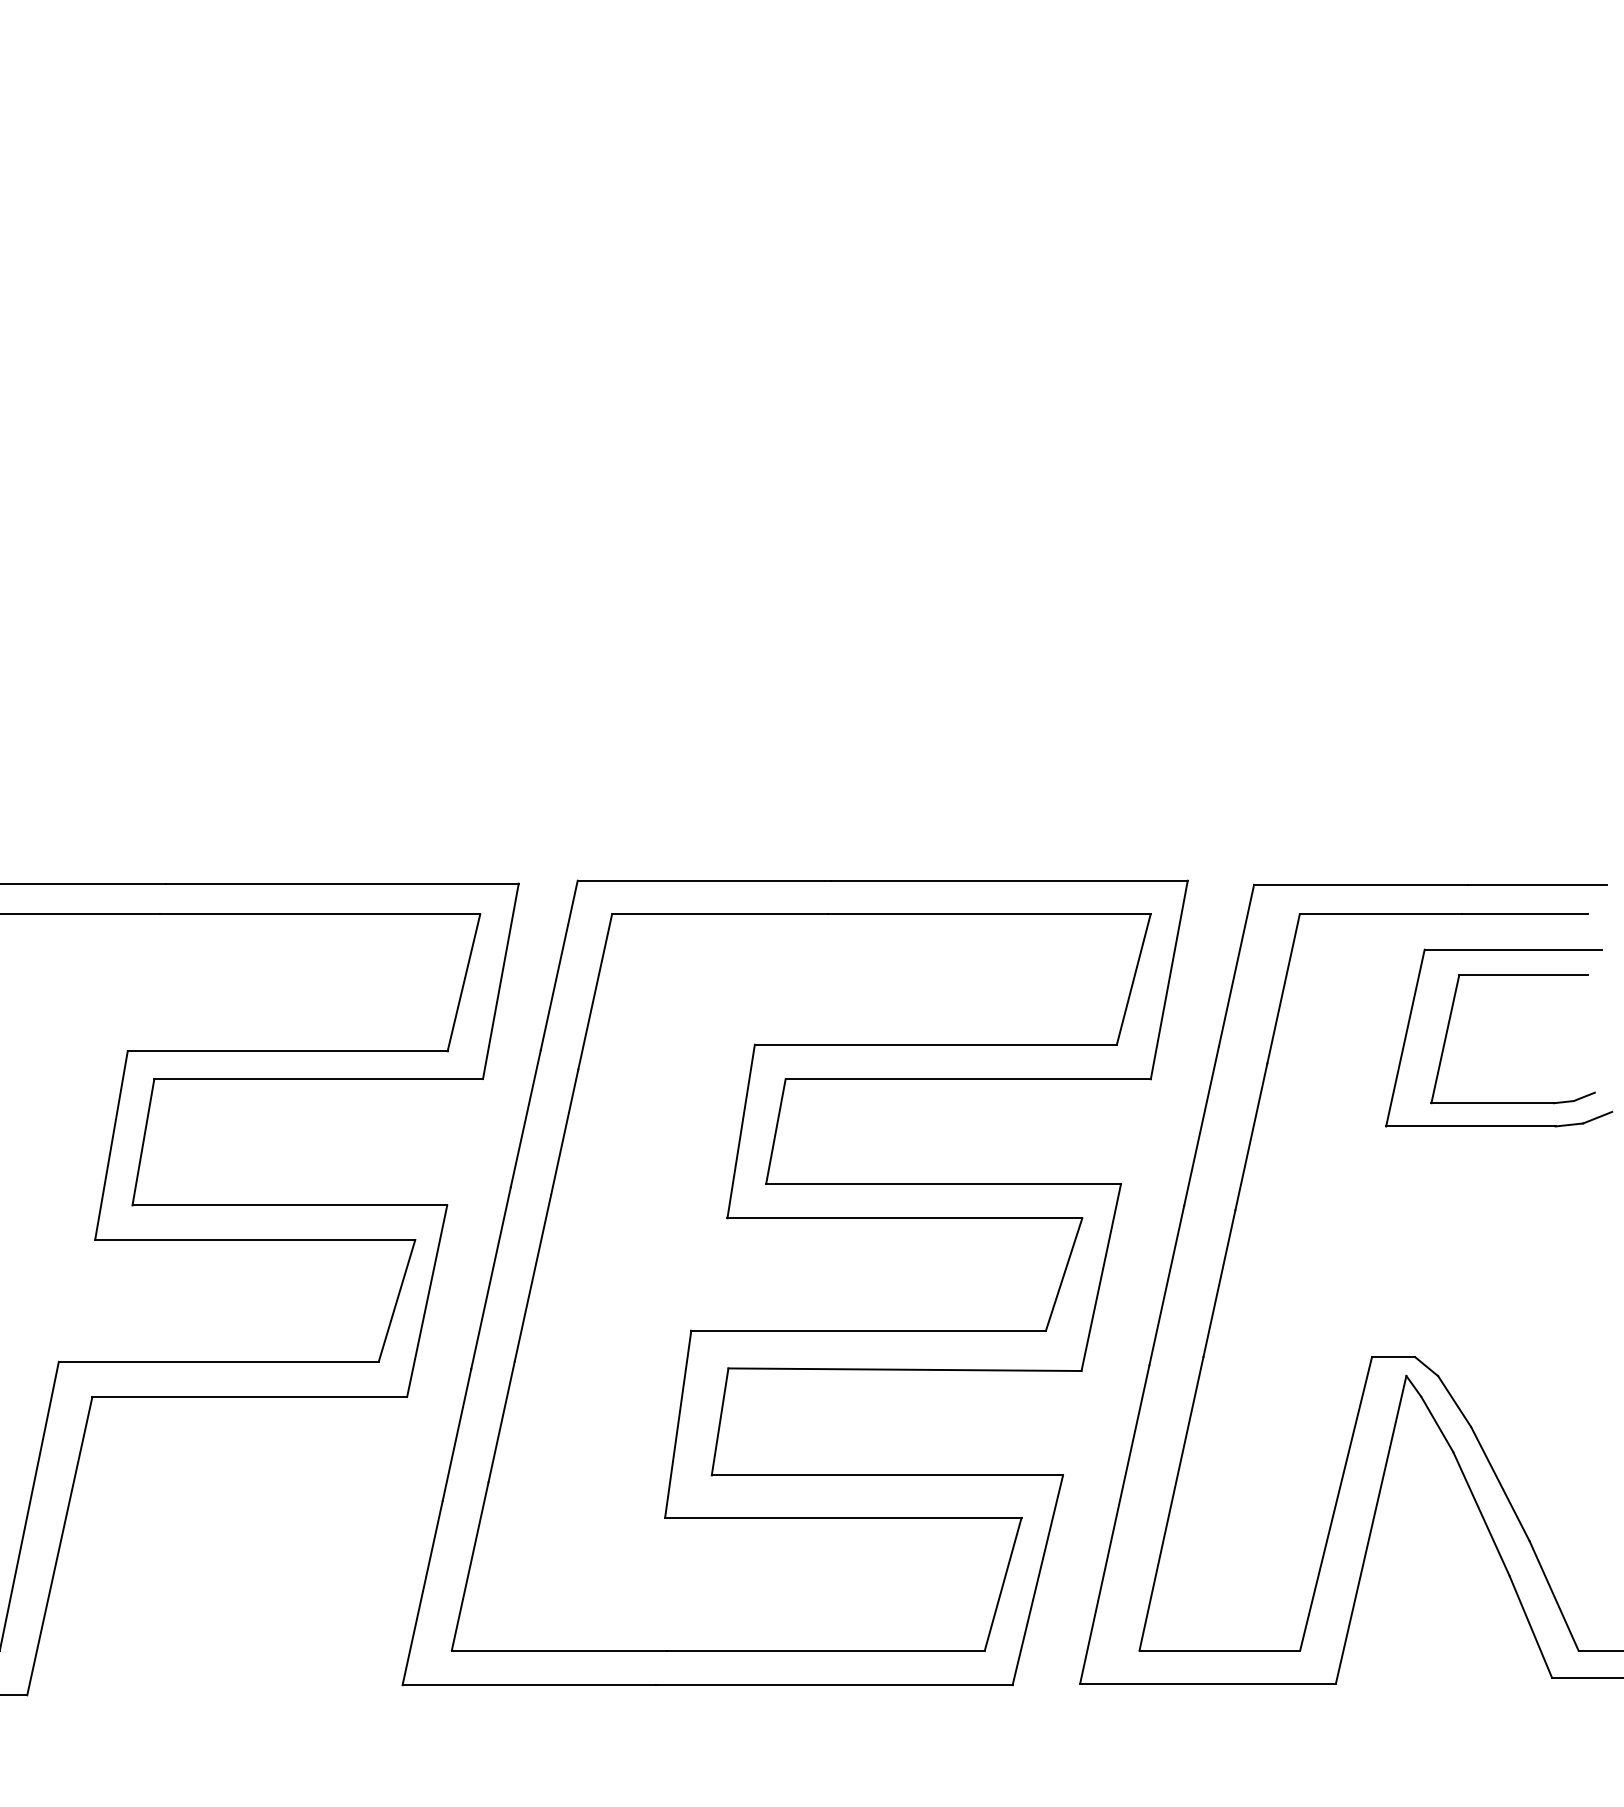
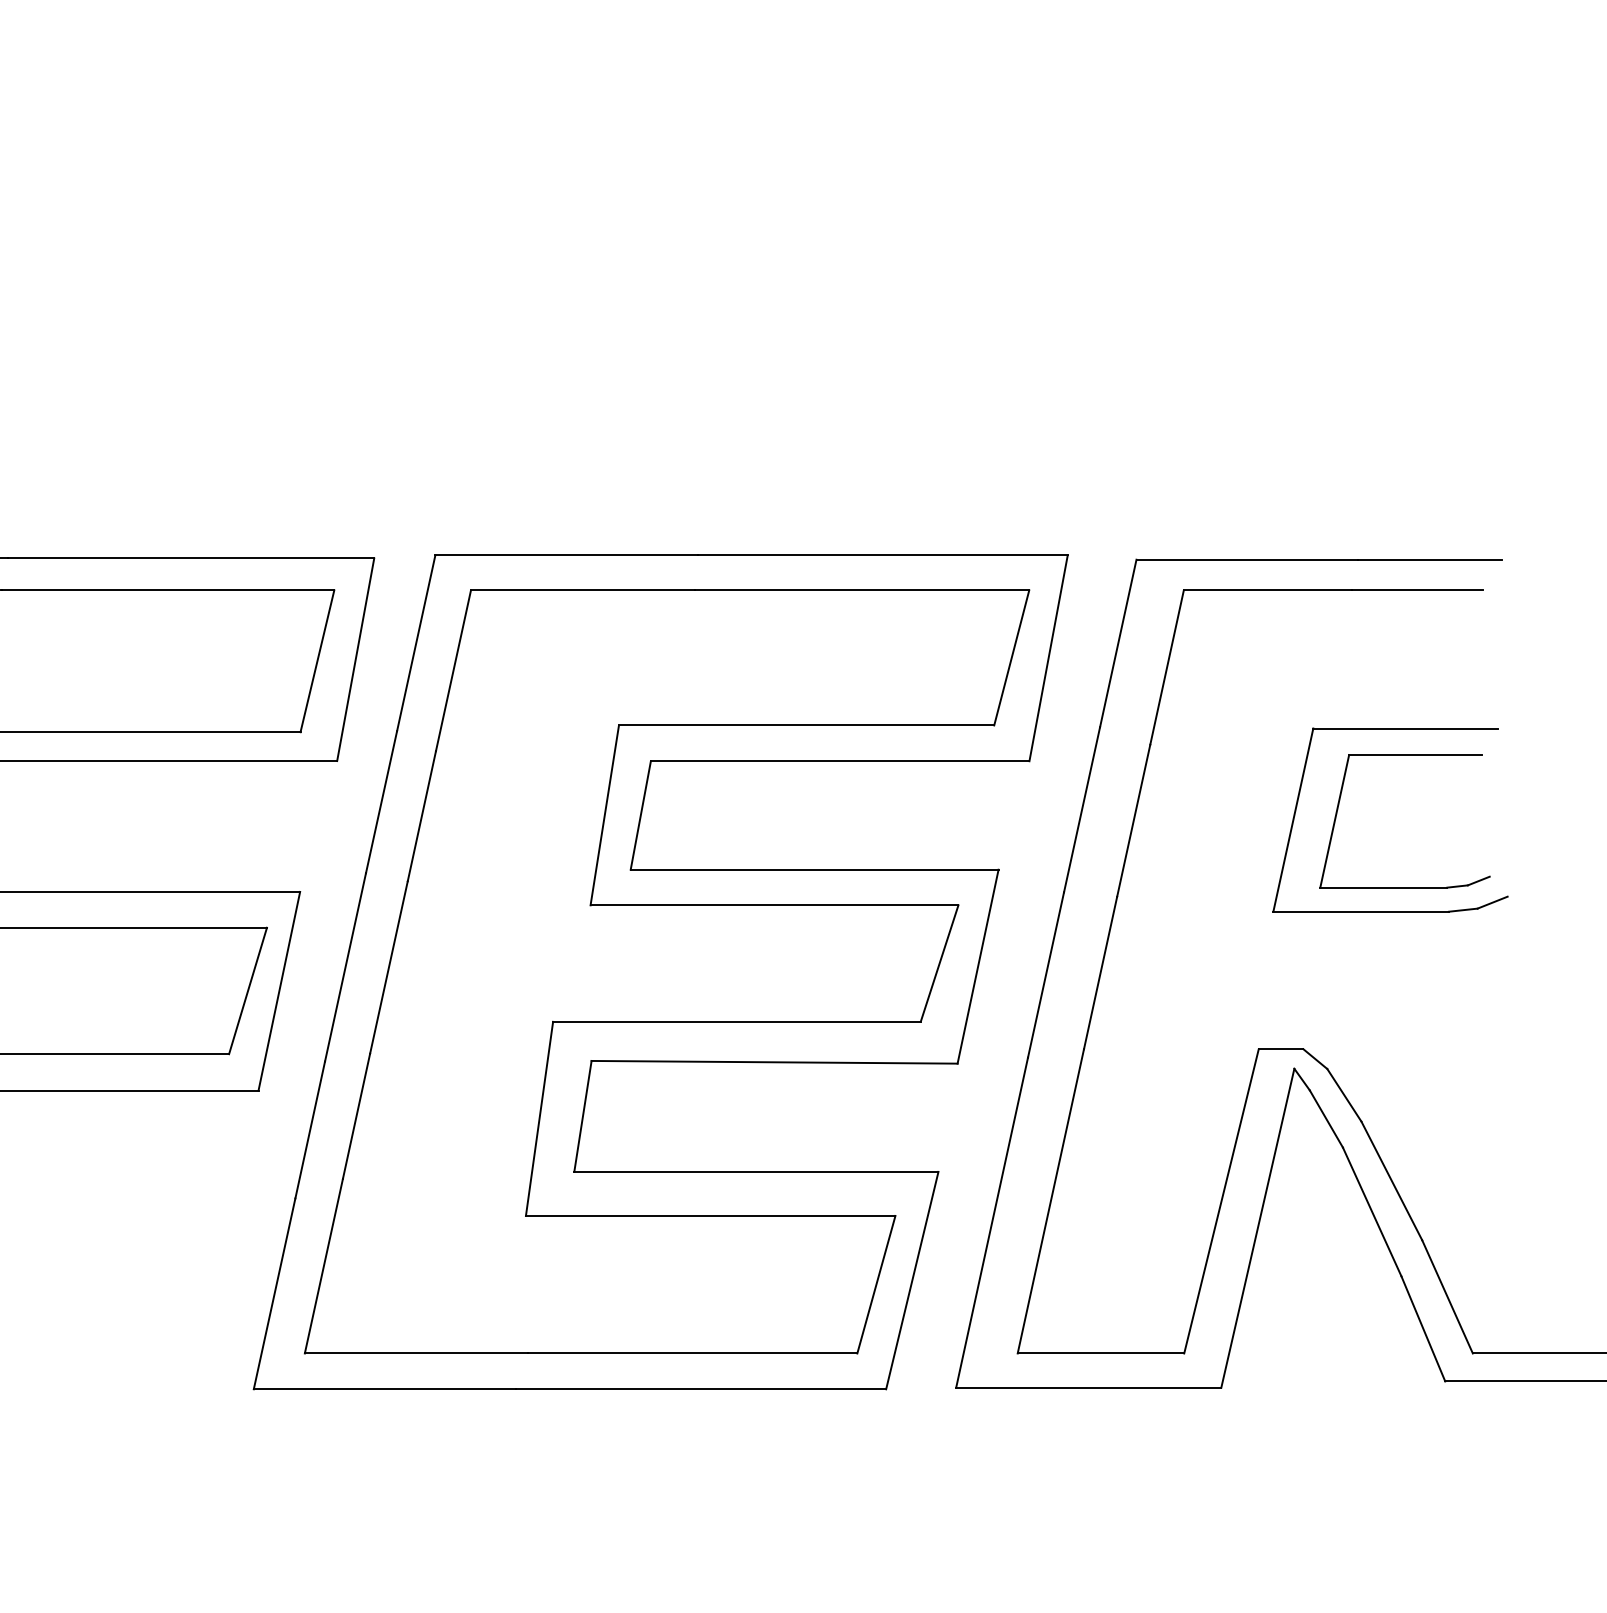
part: (1449, 1025) -> (1339, 807), moved

